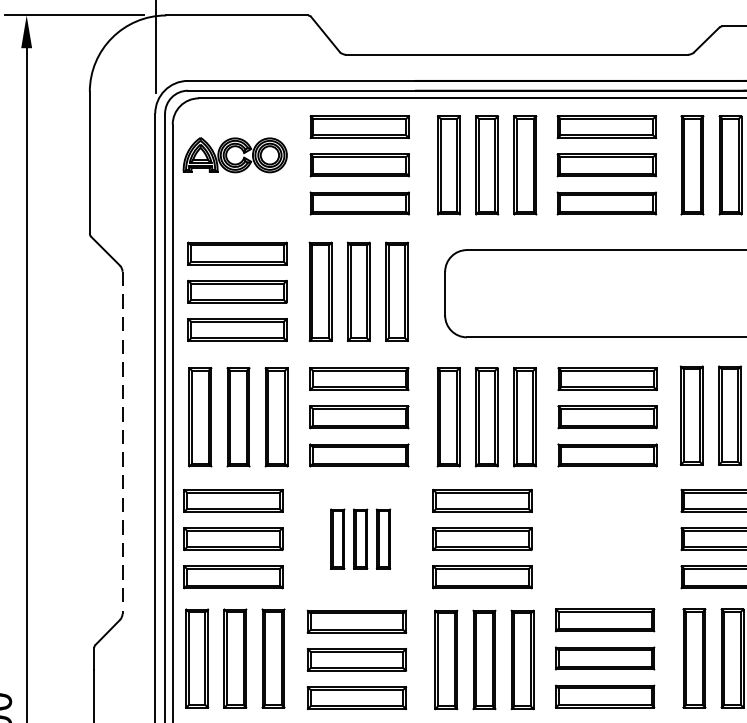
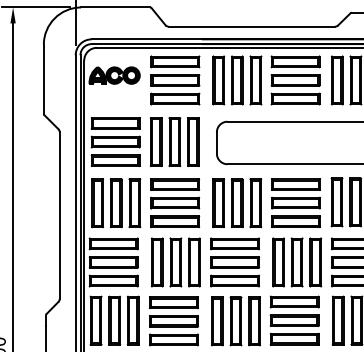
line: (121, 444) -> (59, 216), dashed -> solid
part: (360, 539) -> (175, 262), size x1.67
part: (610, 539) -> (297, 262), added

